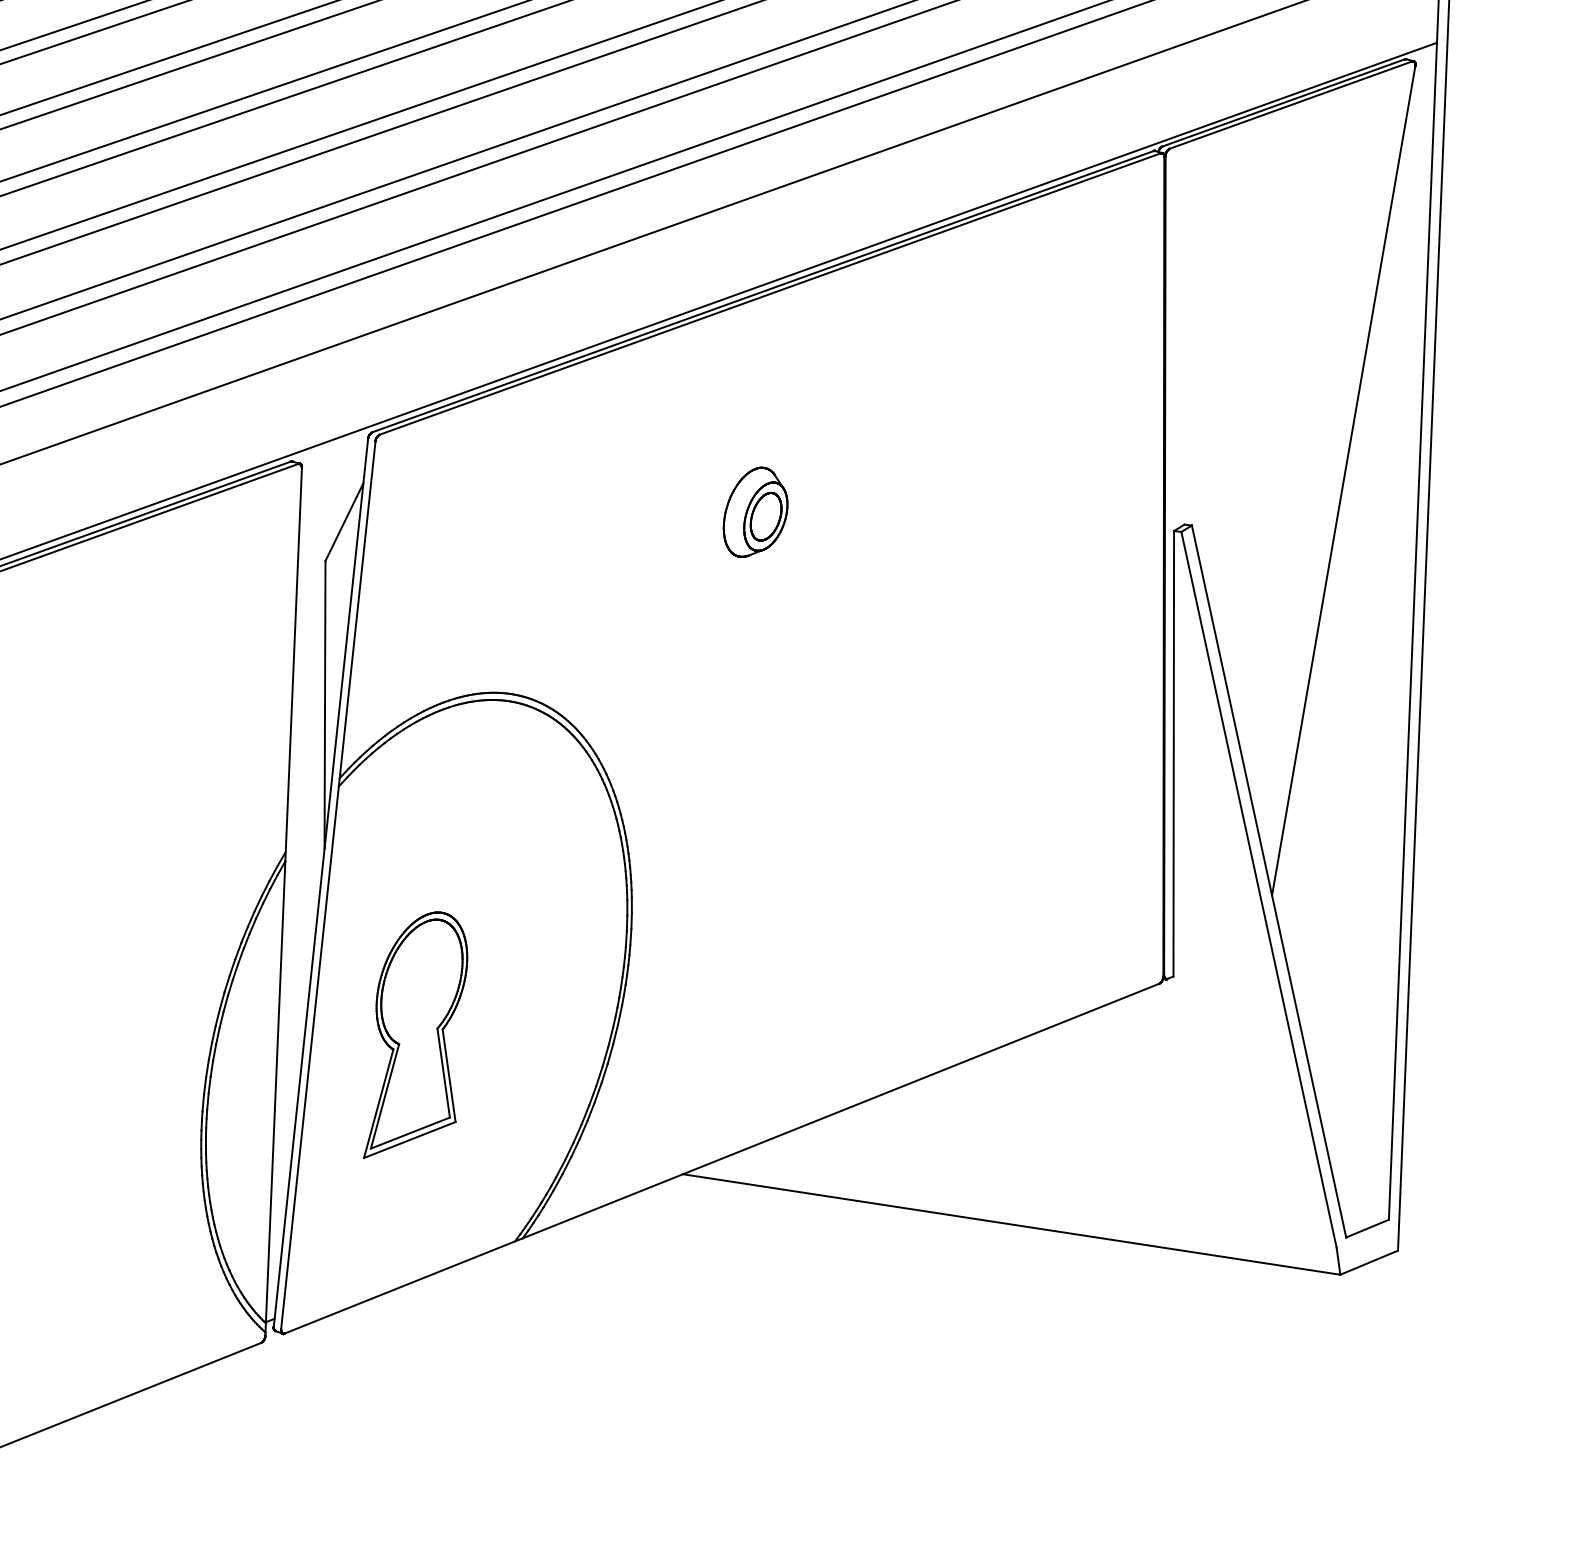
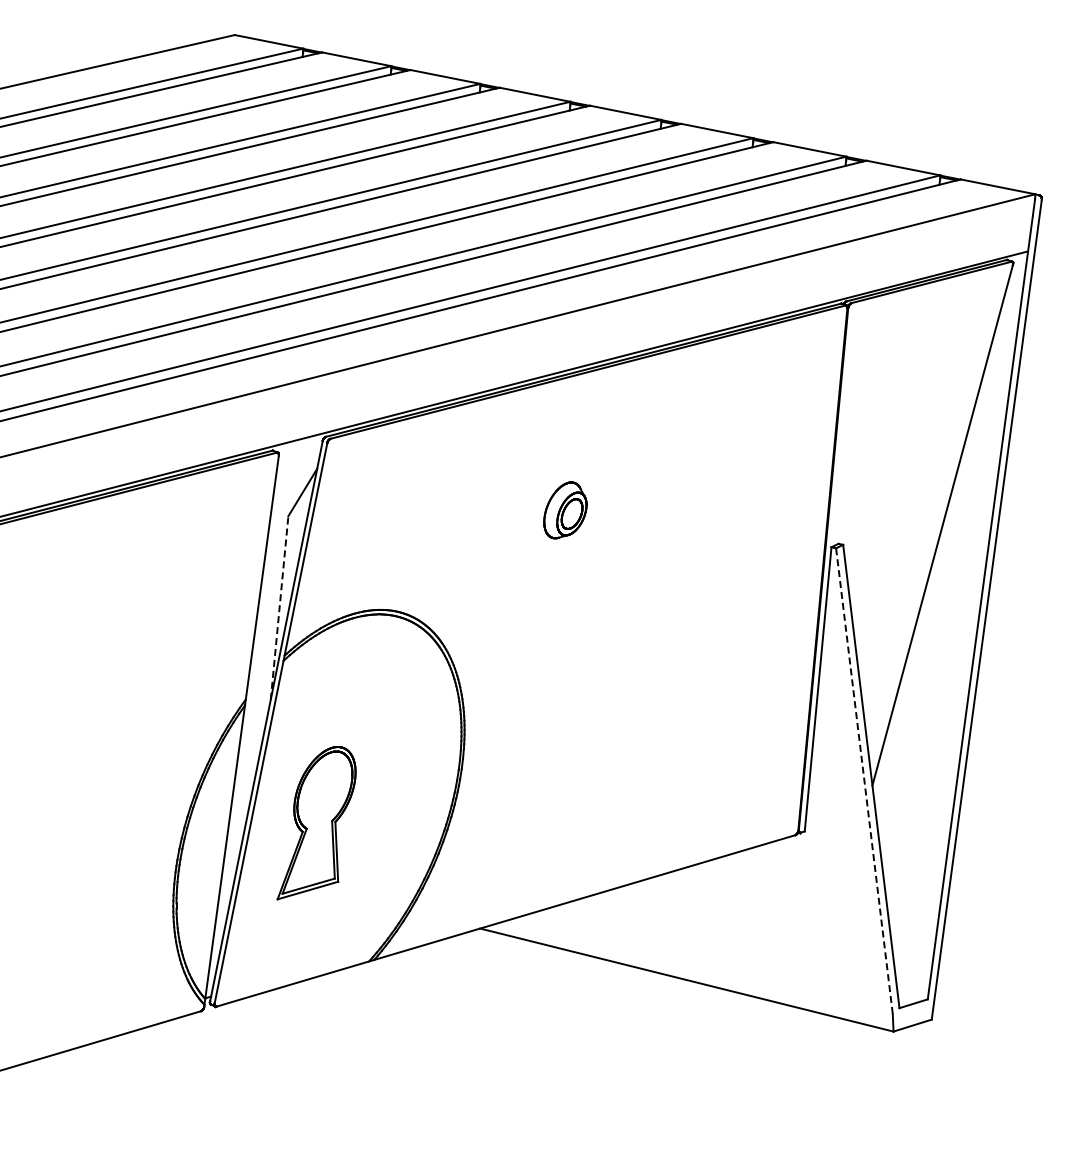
line: (324, 704) -> (279, 607), solid -> dashed
line: (1259, 890) -> (864, 781), solid -> dashed

